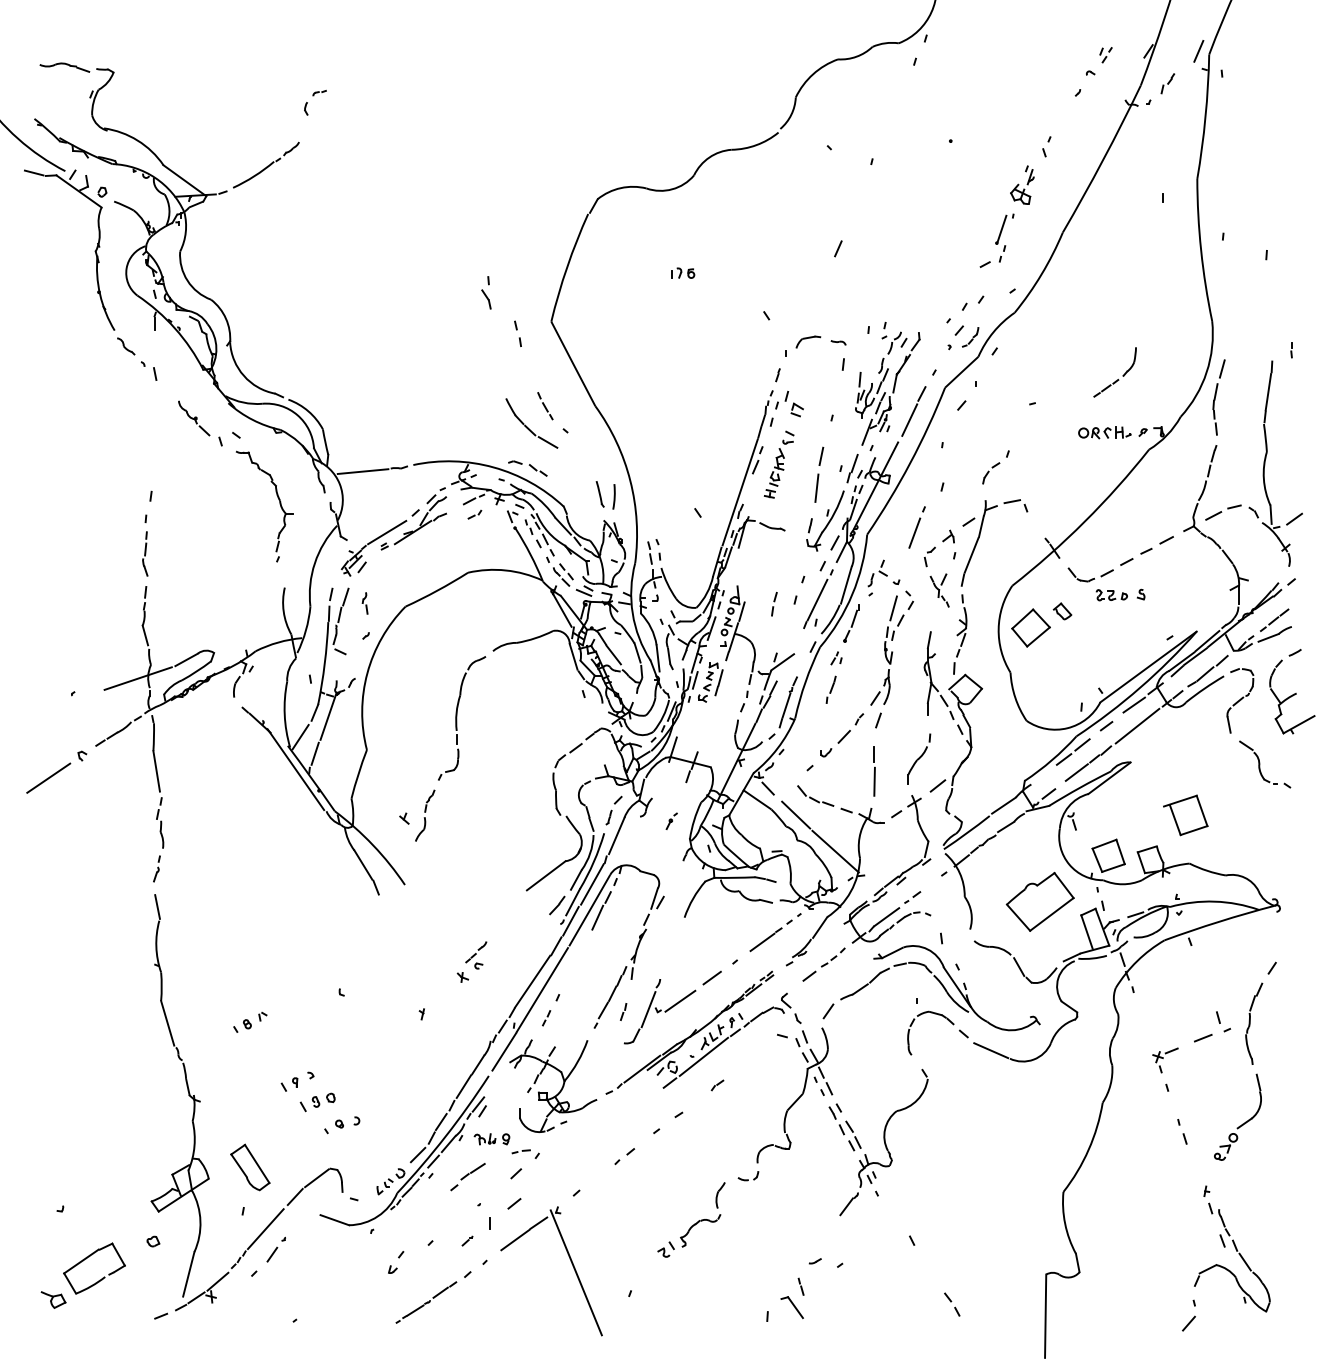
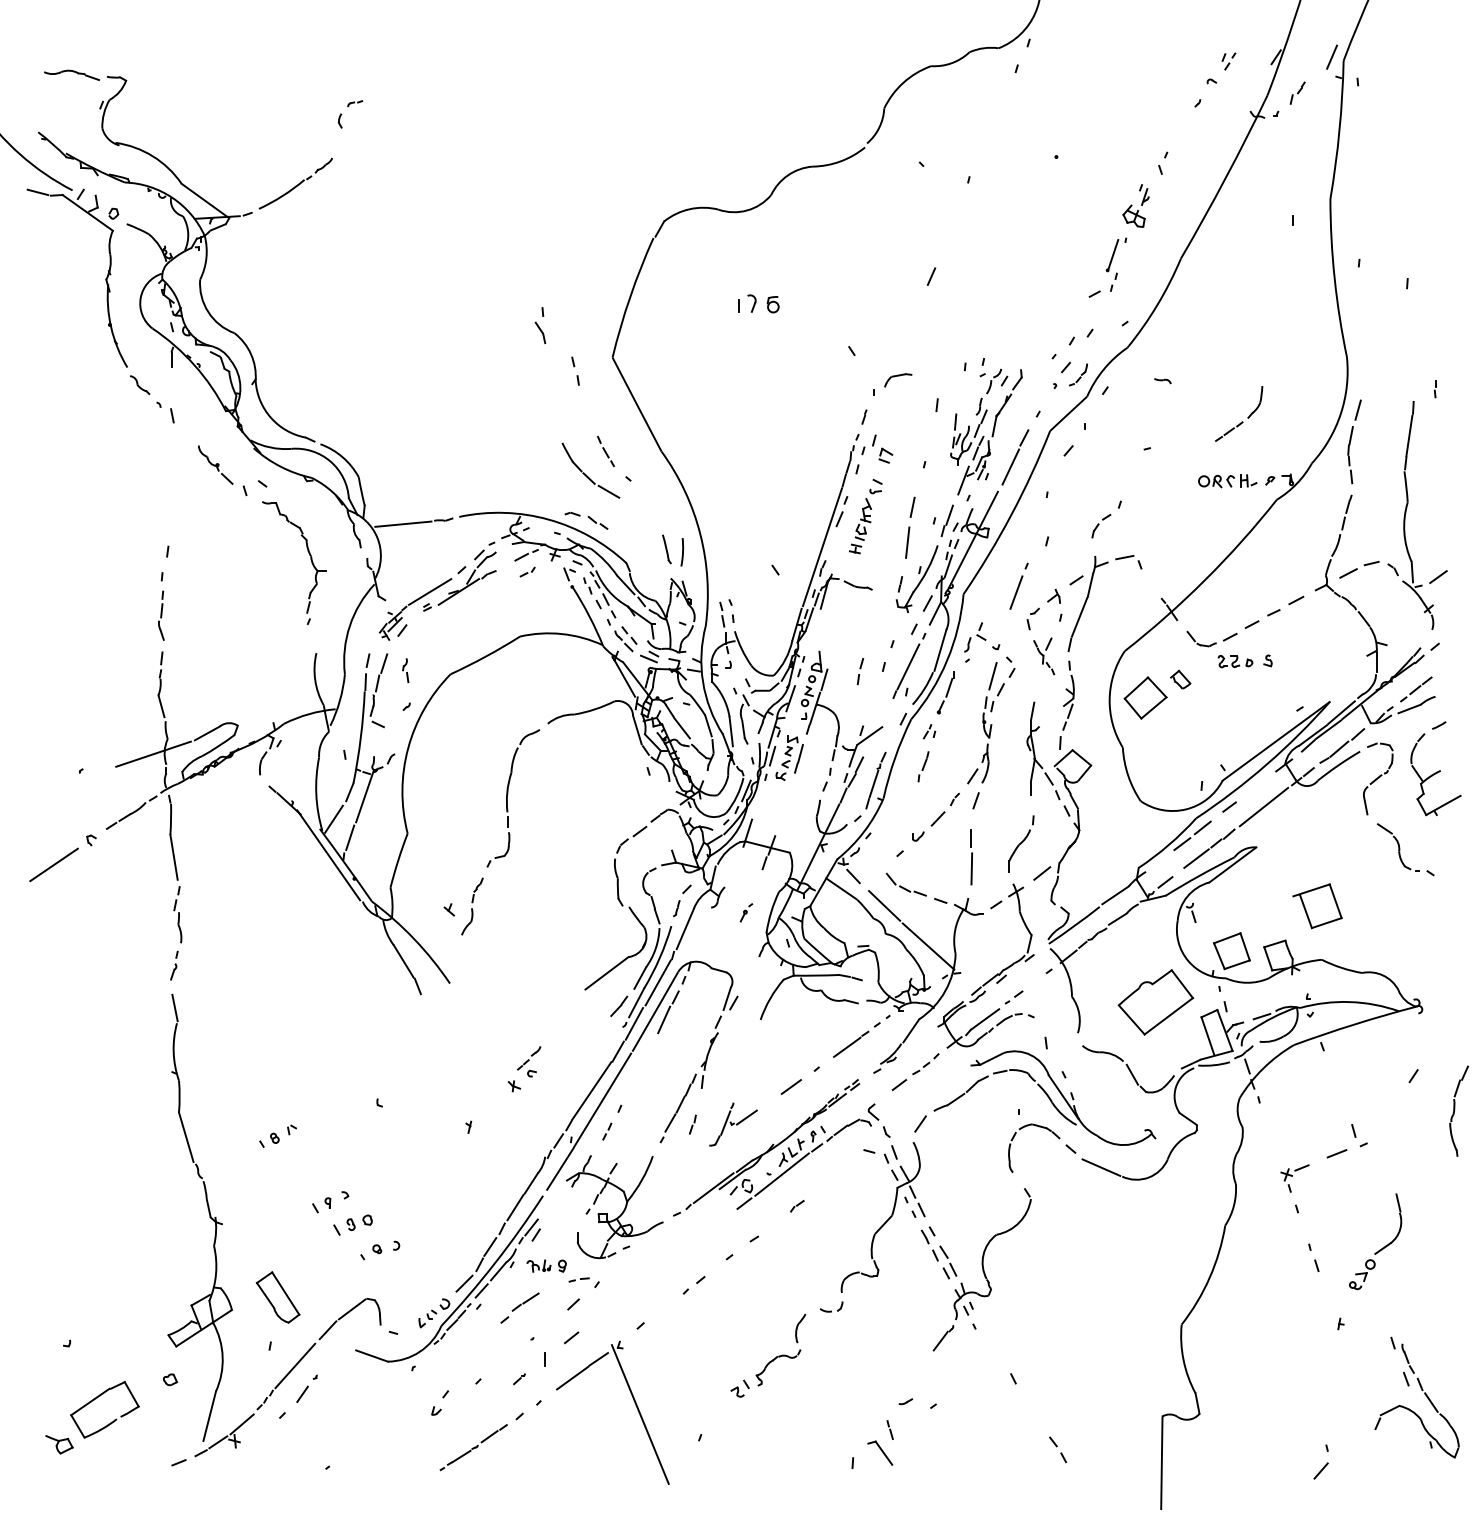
part: (683, 272) -> (759, 302), size x1.6
part: (838, 342) -> (1162, 380), moved
line: (1133, 704) -> (1259, 783), removed
part: (659, 1011) -> (732, 1124), size x0.6
part: (1254, 1023) -> (1459, 1110), moved
part: (1238, 1254) -> (1423, 1394), moved

